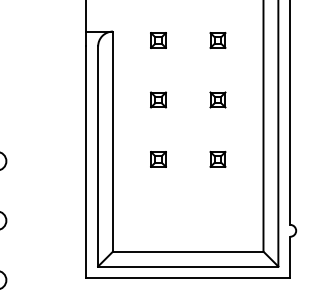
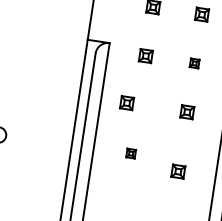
part: (217, 40) -> (194, 63), size x0.7
part: (158, 99) -> (127, 102), moved
part: (158, 159) -> (131, 153), size x0.7
part: (217, 159) -> (177, 171), moved

